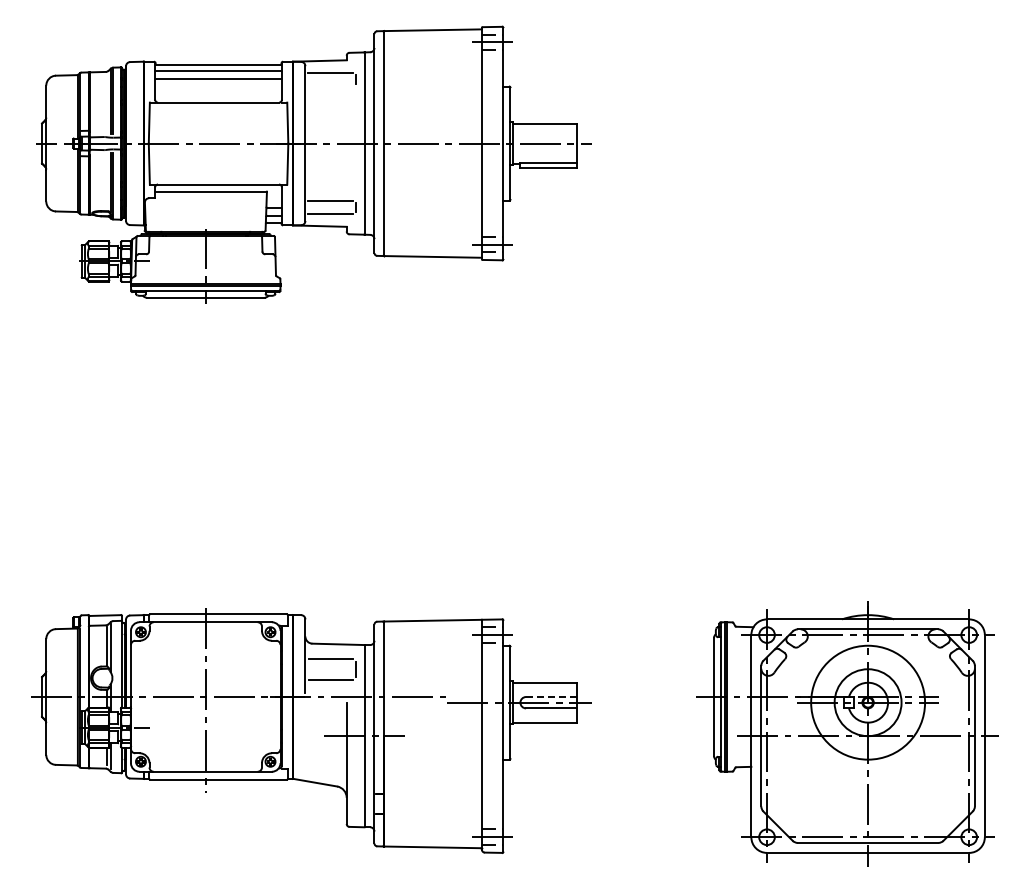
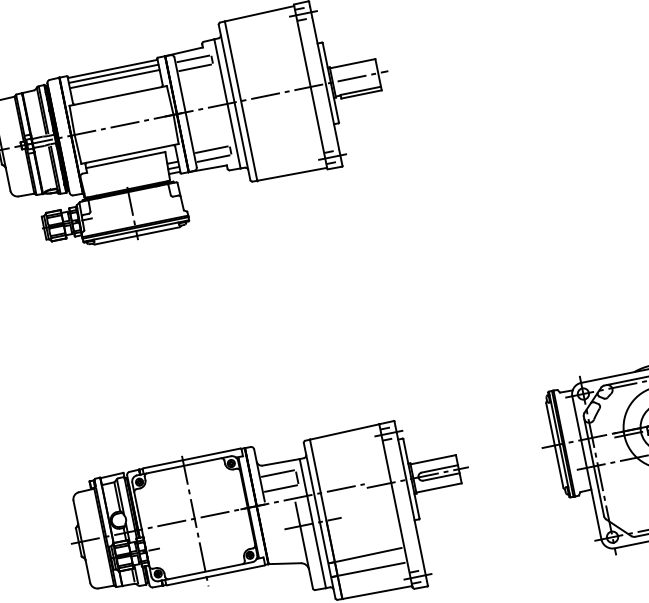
line: (330, 85) -> (195, 67), added
line: (551, 697) -> (439, 469), dashed -> solid
line: (432, 793) -> (369, 554), added
line: (432, 813) -> (372, 568), added

